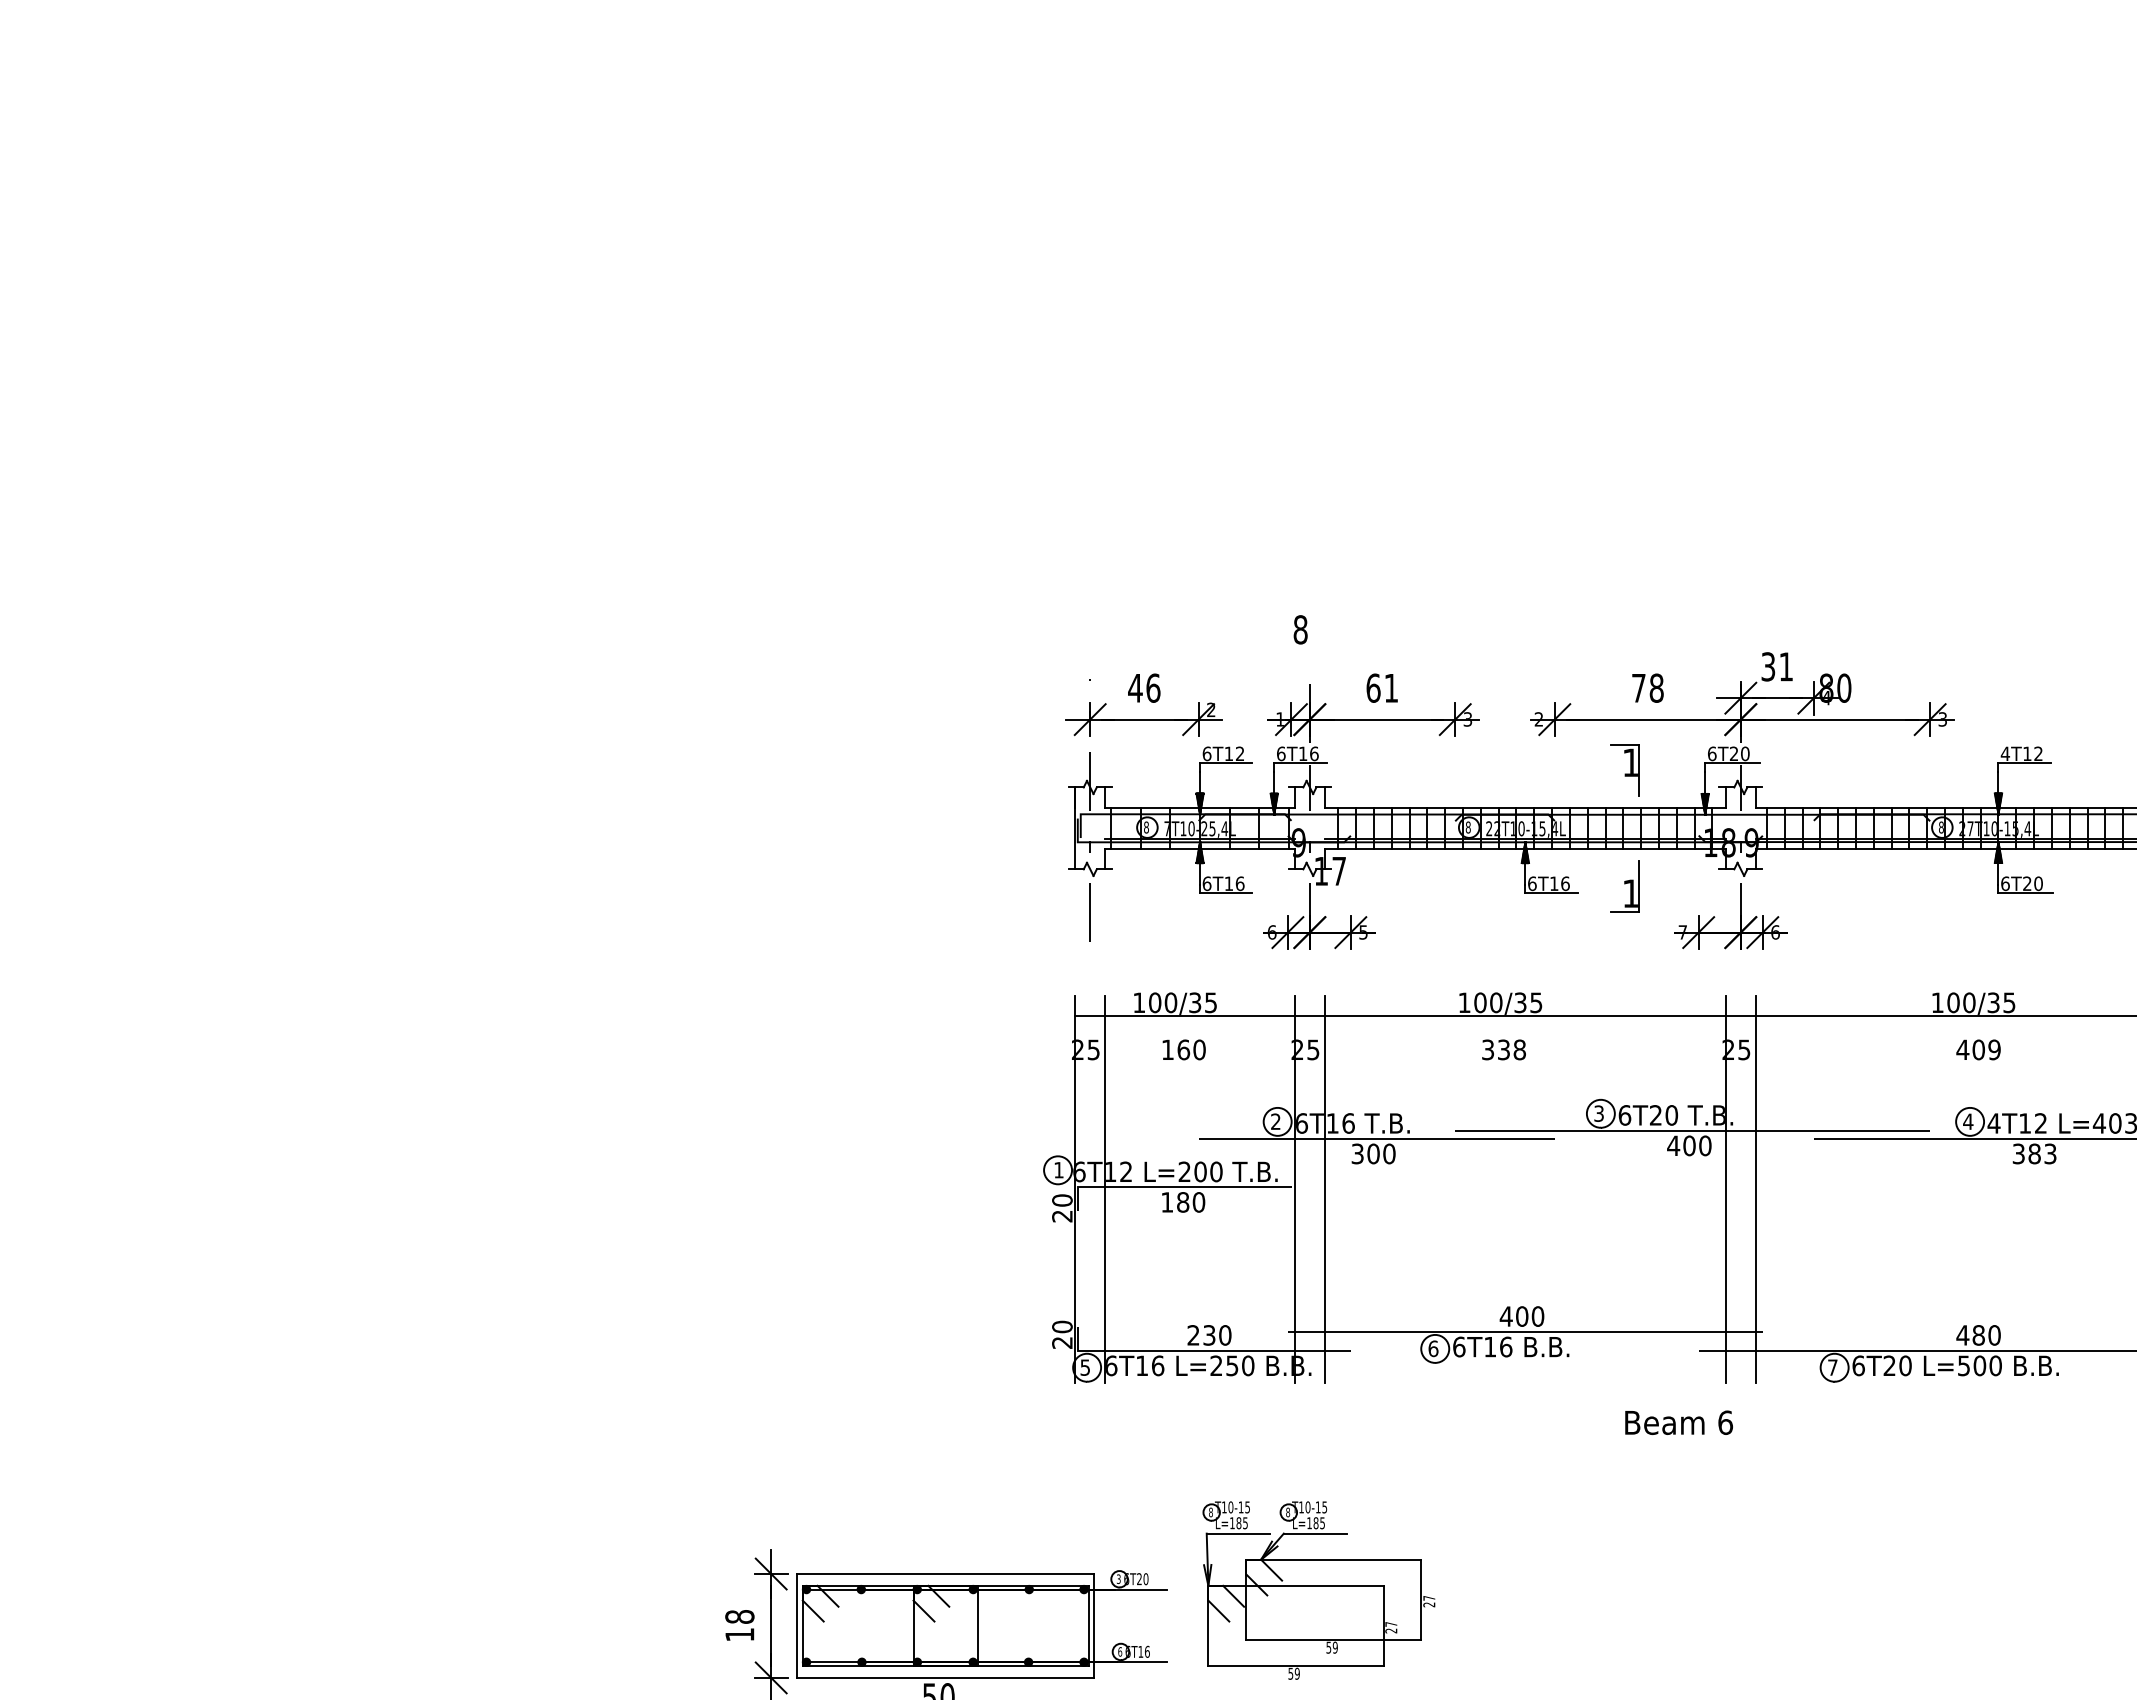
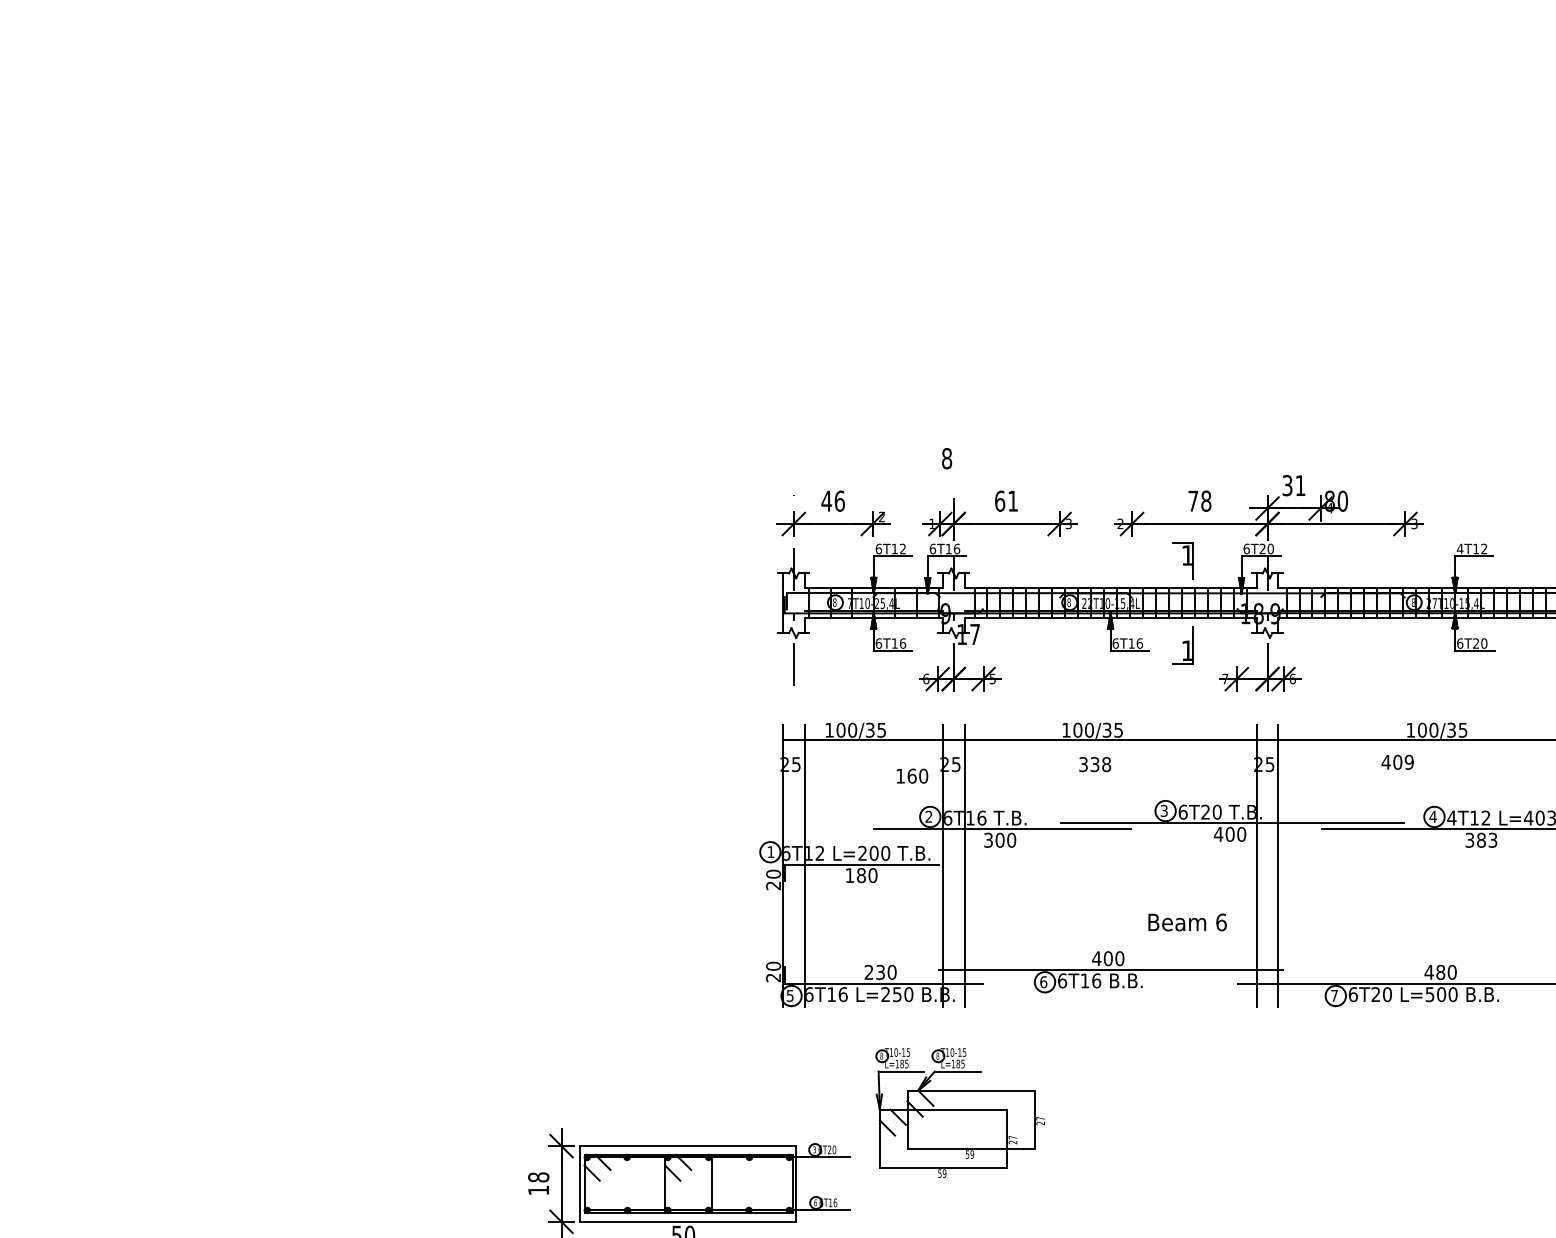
text: (1183, 1049) -> (911, 775), moved
text: (1978, 1049) -> (1397, 762), moved
text: (1678, 1422) -> (1187, 922), moved
part: (1318, 1590) -> (960, 1113), moved

